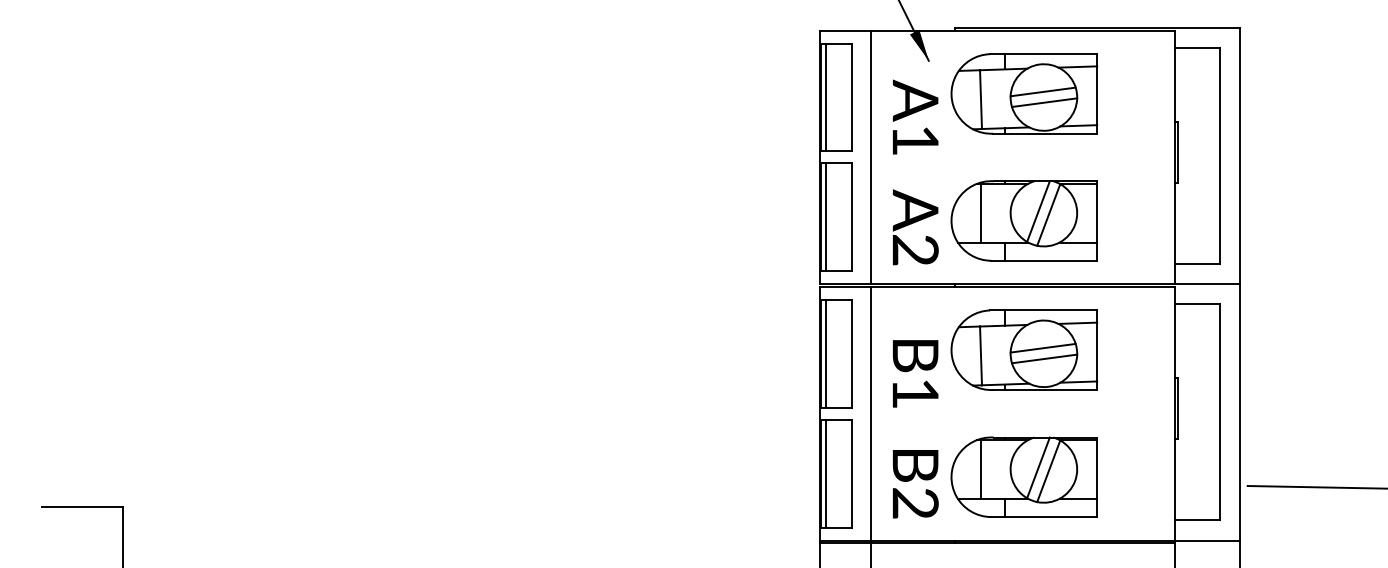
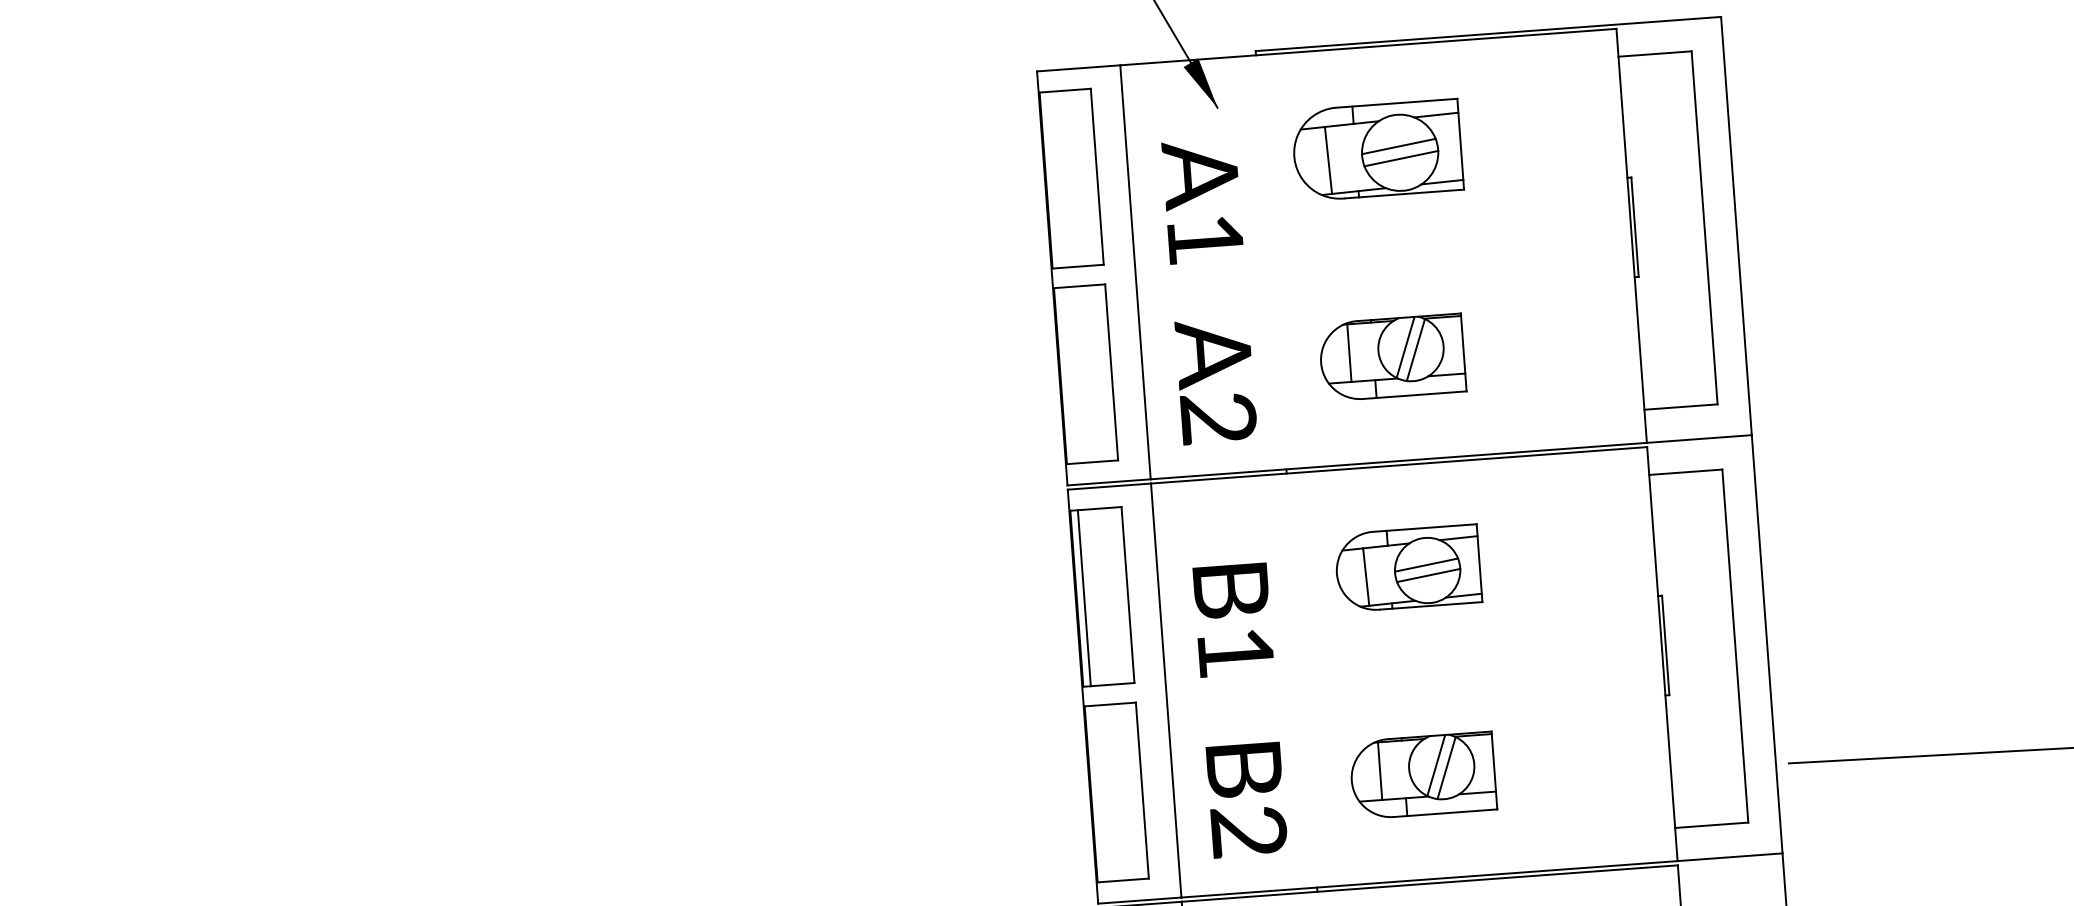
part: (1024, 93) -> (1377, 149), size x0.7
line: (825, 97) -> (1053, 179), removed
line: (825, 217) -> (1067, 375), removed
part: (1023, 220) -> (1391, 356), size x0.6
part: (1024, 349) -> (1408, 567), size x0.6
line: (825, 473) -> (1098, 793), removed
part: (1023, 476) -> (1421, 774), size x0.6

